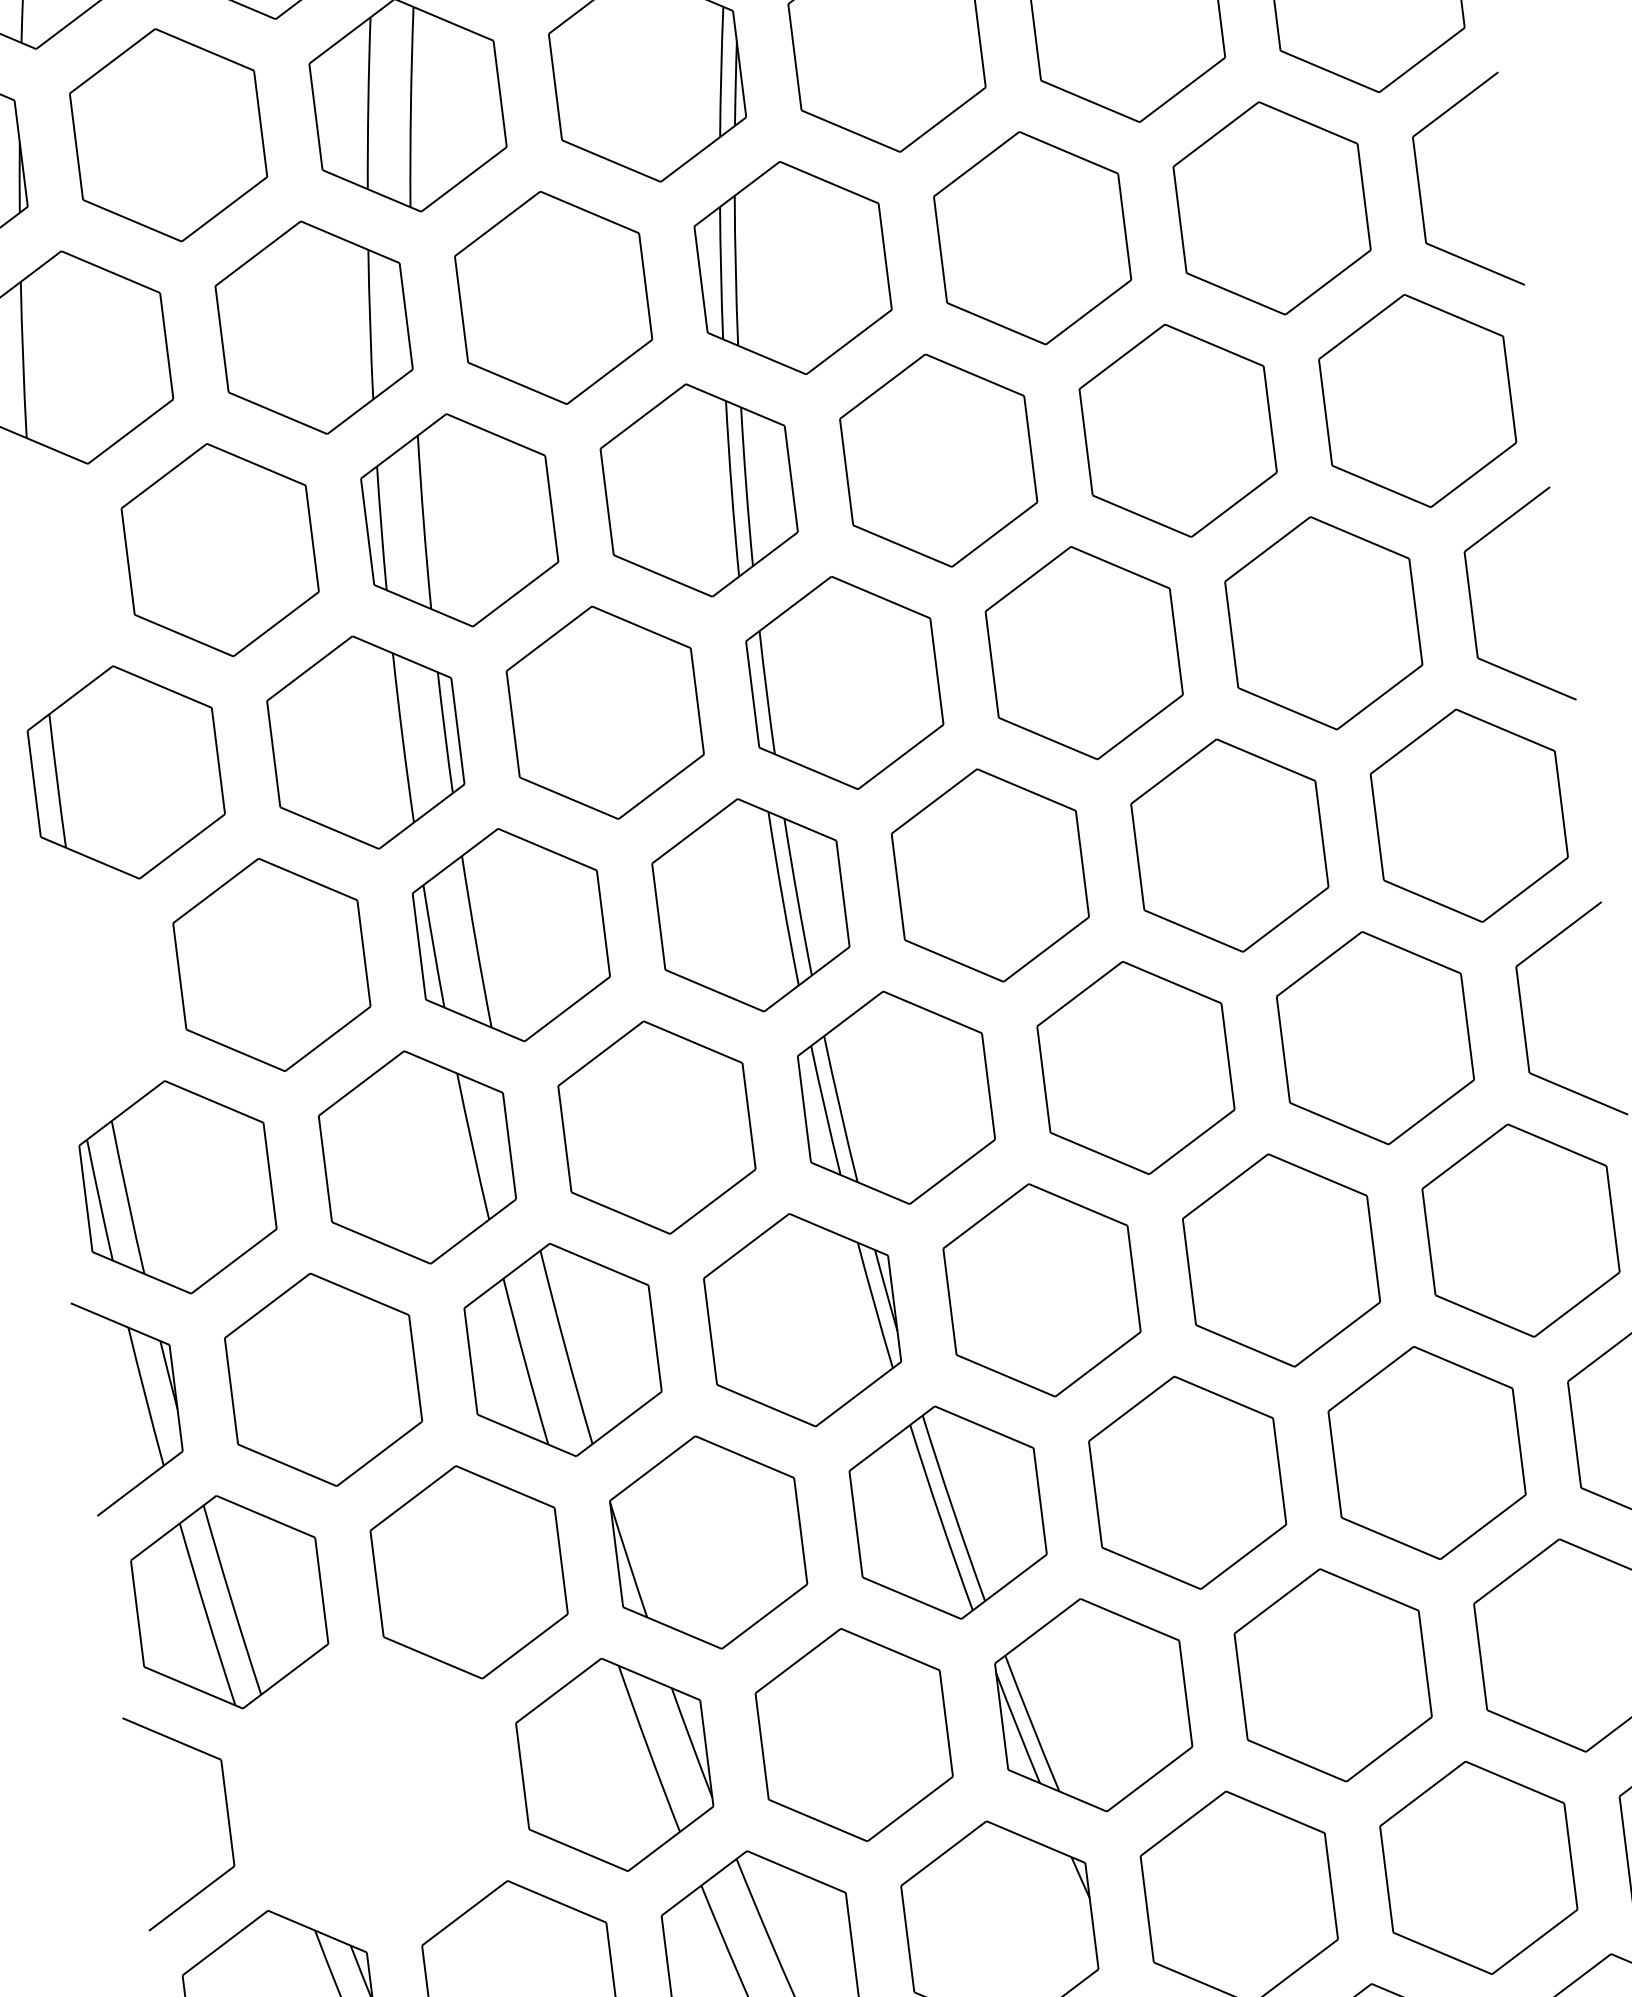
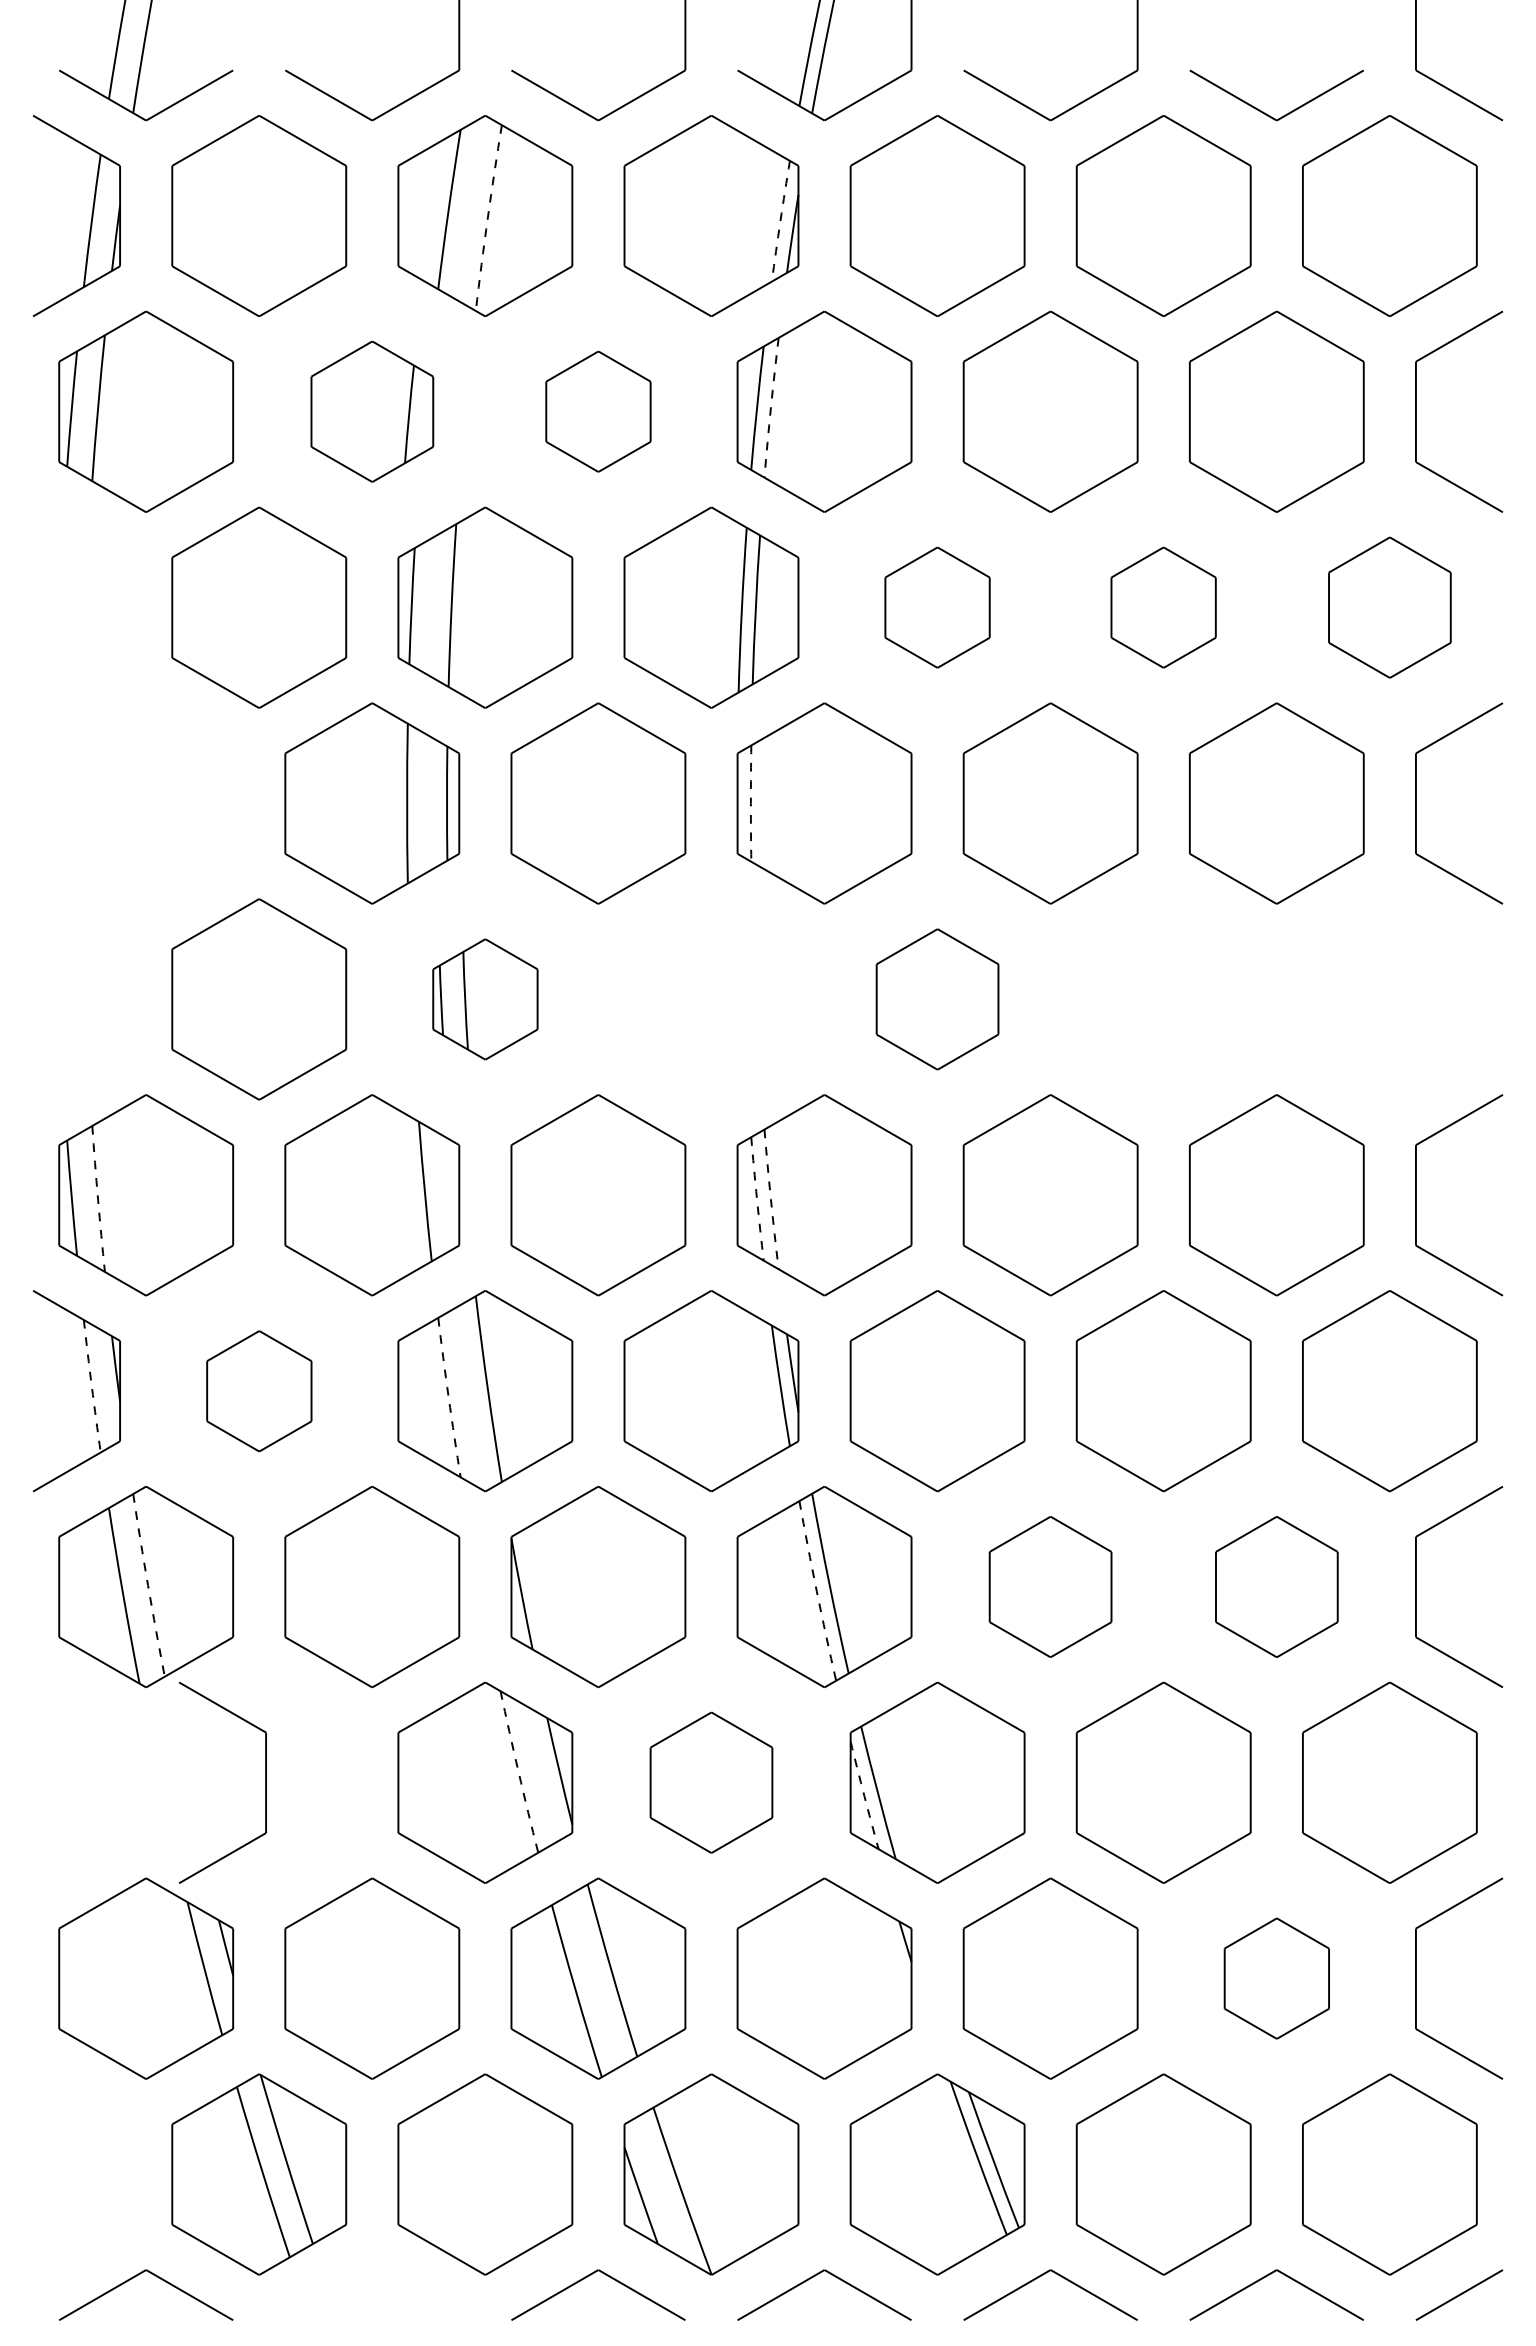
arc: (721, 72) -> (780, 221), solid -> dashed
arc: (410, 106) -> (487, 217), solid -> dashed
arc: (735, 270) -> (770, 407), solid -> dashed
part: (553, 297) -> (598, 411), size x0.6
part: (314, 327) -> (372, 411), size x0.7
part: (1417, 400) -> (1389, 607), size x0.7
part: (1177, 430) -> (1163, 607), size x0.6
part: (938, 460) -> (937, 607), size x0.6
arc: (766, 692) -> (750, 803), solid -> dashed
part: (126, 772) -> (146, 803), removed
part: (1468, 815) -> (1389, 999), removed
part: (1229, 845) -> (1163, 999), removed
part: (990, 875) -> (937, 999), size x0.7
part: (750, 905) -> (711, 999), removed
part: (511, 935) -> (485, 999), size x0.6
arc: (839, 1109) -> (770, 1199), solid -> dashed
arc: (824, 1110) -> (756, 1198), solid -> dashed
arc: (127, 1196) -> (98, 1198), solid -> dashed
arc: (524, 1361) -> (448, 1397), solid -> dashed
part: (323, 1380) -> (259, 1391), size x0.6
arc: (145, 1397) -> (91, 1386), solid -> dashed
part: (1426, 1452) -> (1276, 1586), size x0.7
part: (1187, 1482) -> (1050, 1586), size x0.7
arc: (940, 1518) -> (816, 1591), solid -> dashed
arc: (231, 1600) -> (148, 1585), solid -> dashed
arc: (1017, 1728) -> (864, 1795), solid -> dashed
part: (854, 1734) -> (711, 1782), size x0.7
arc: (648, 1749) -> (518, 1772), solid -> dashed
part: (227, 1812) -> (265, 1782), moved
part: (1478, 1867) -> (1276, 1978), size x0.6

